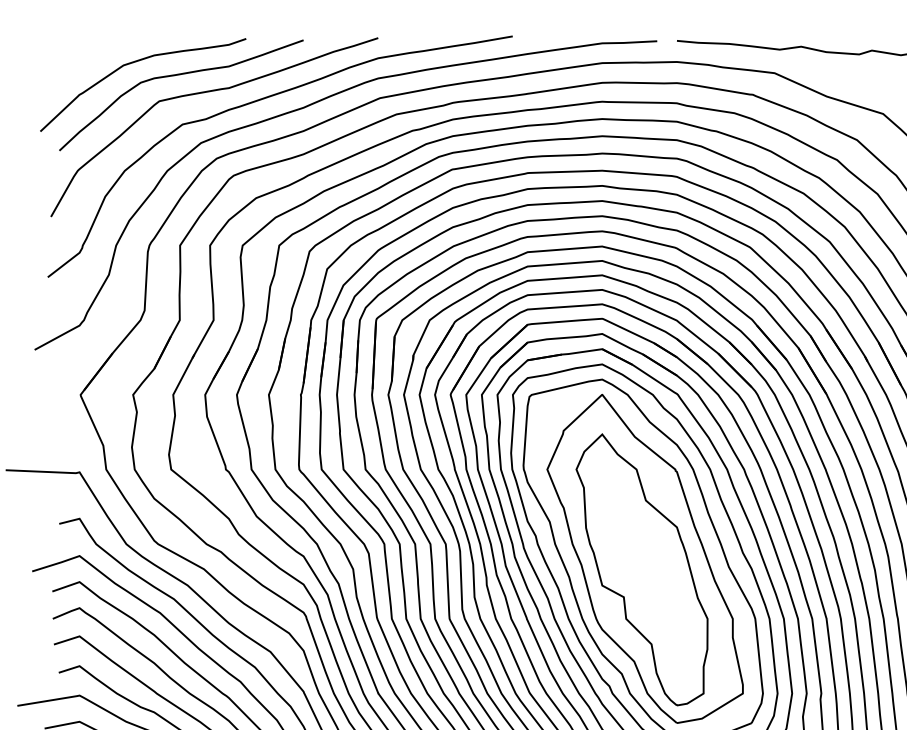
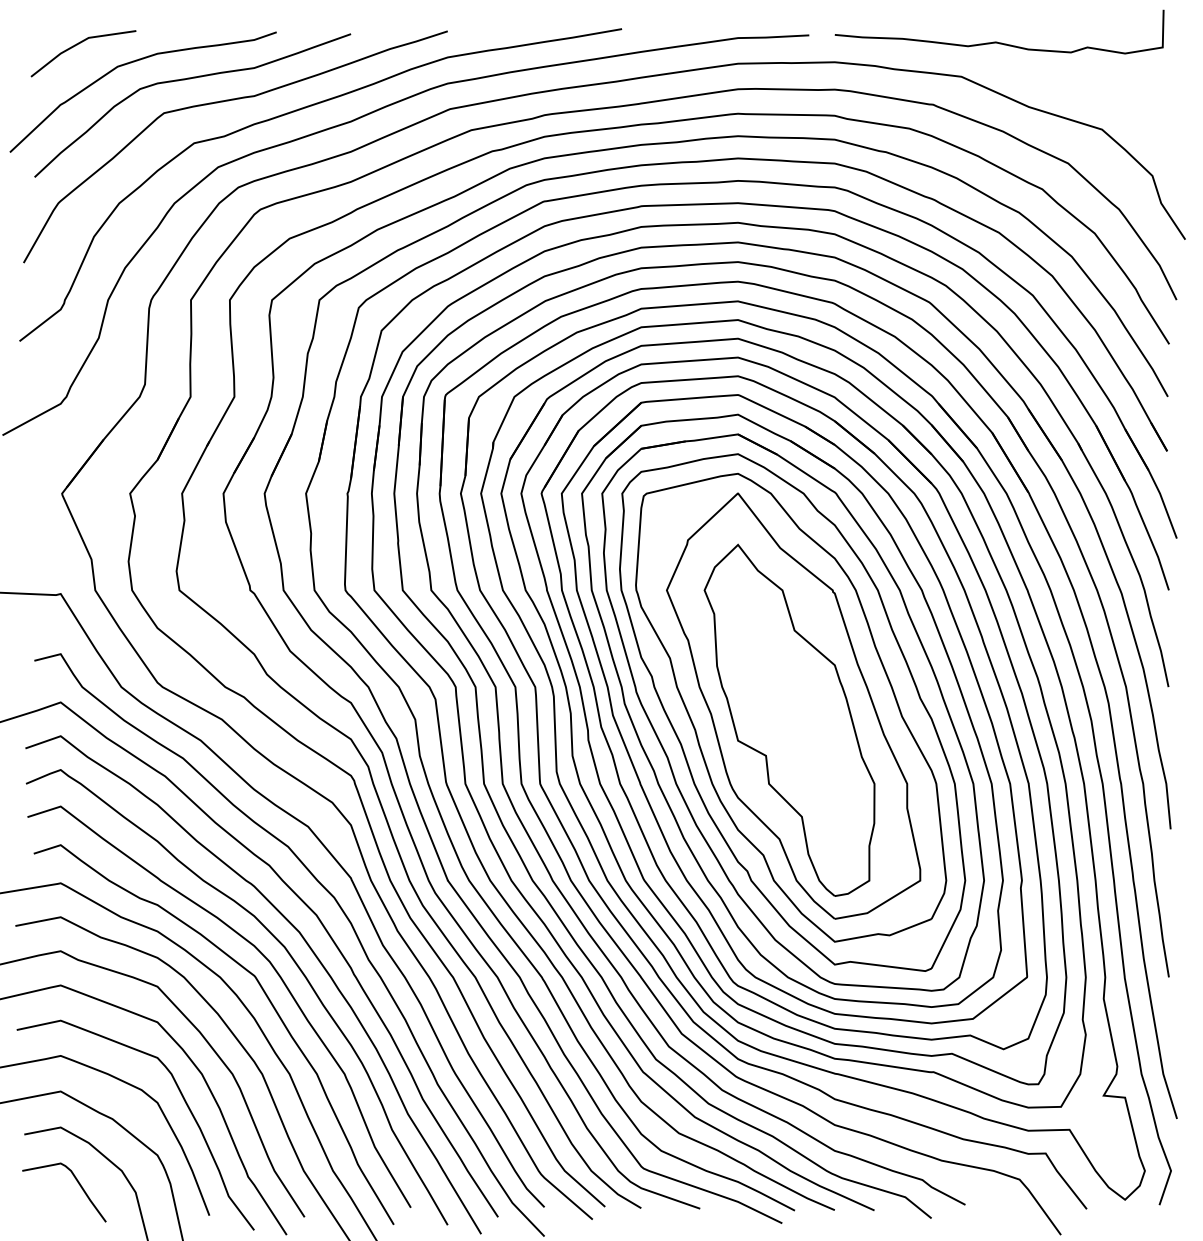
line: (94, 48) -> (79, 44), added

